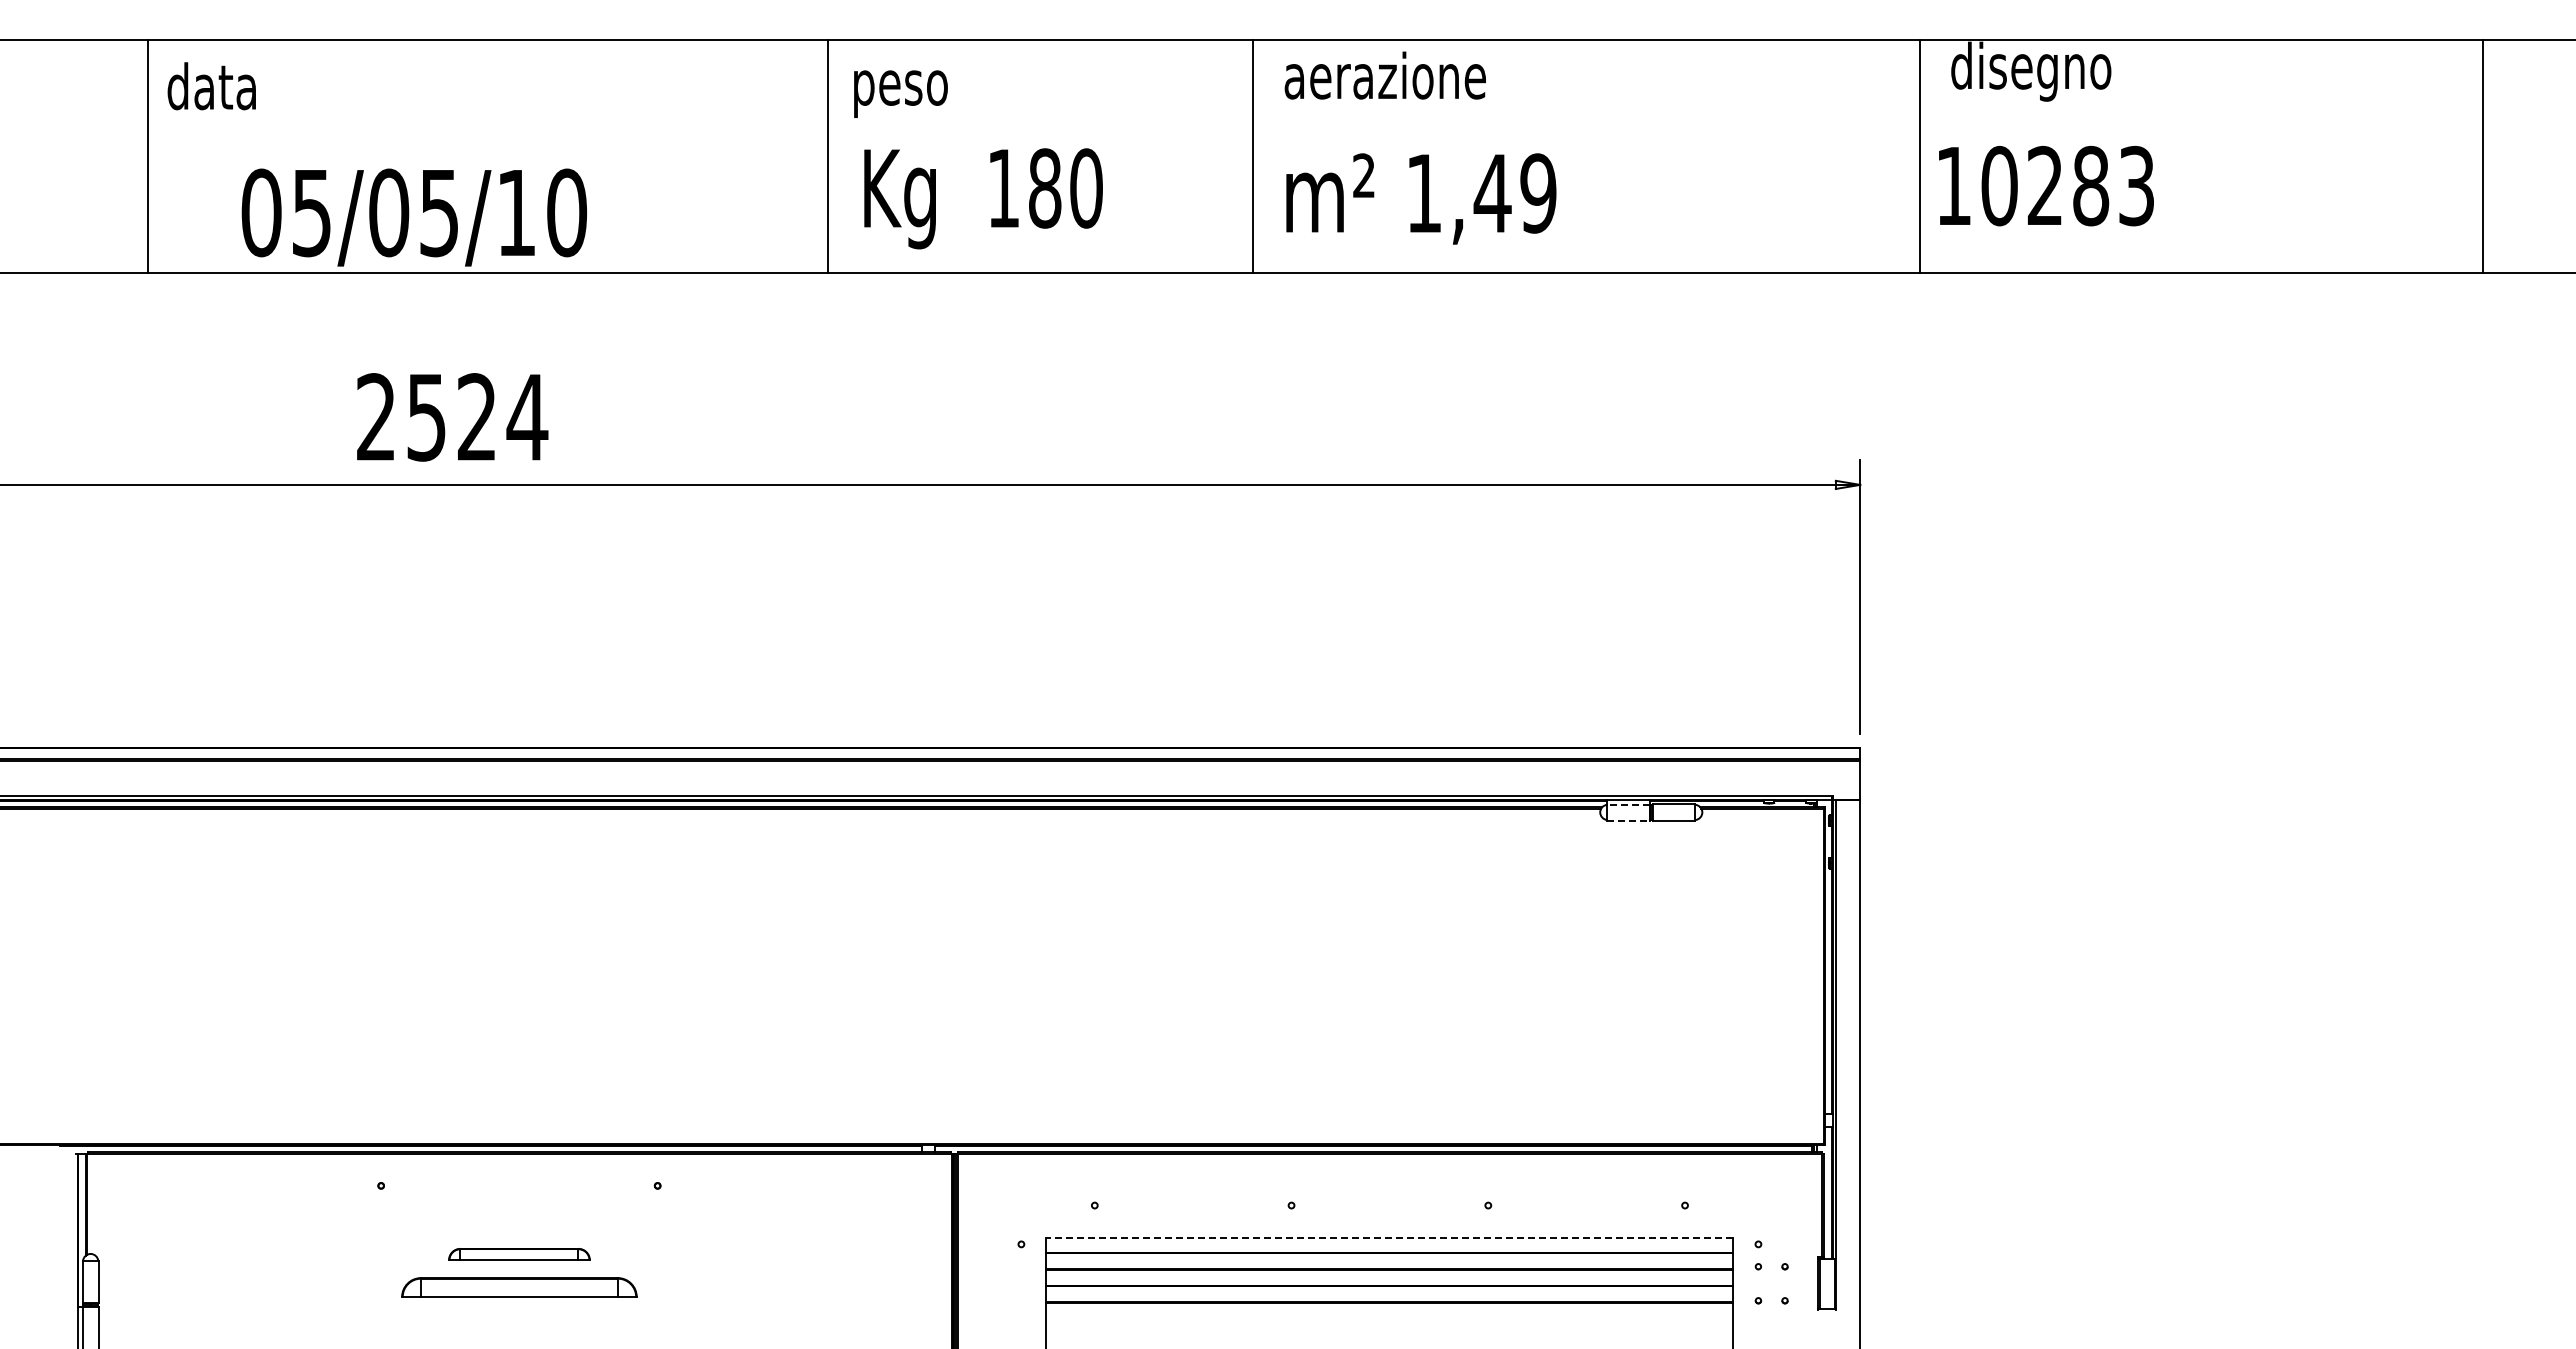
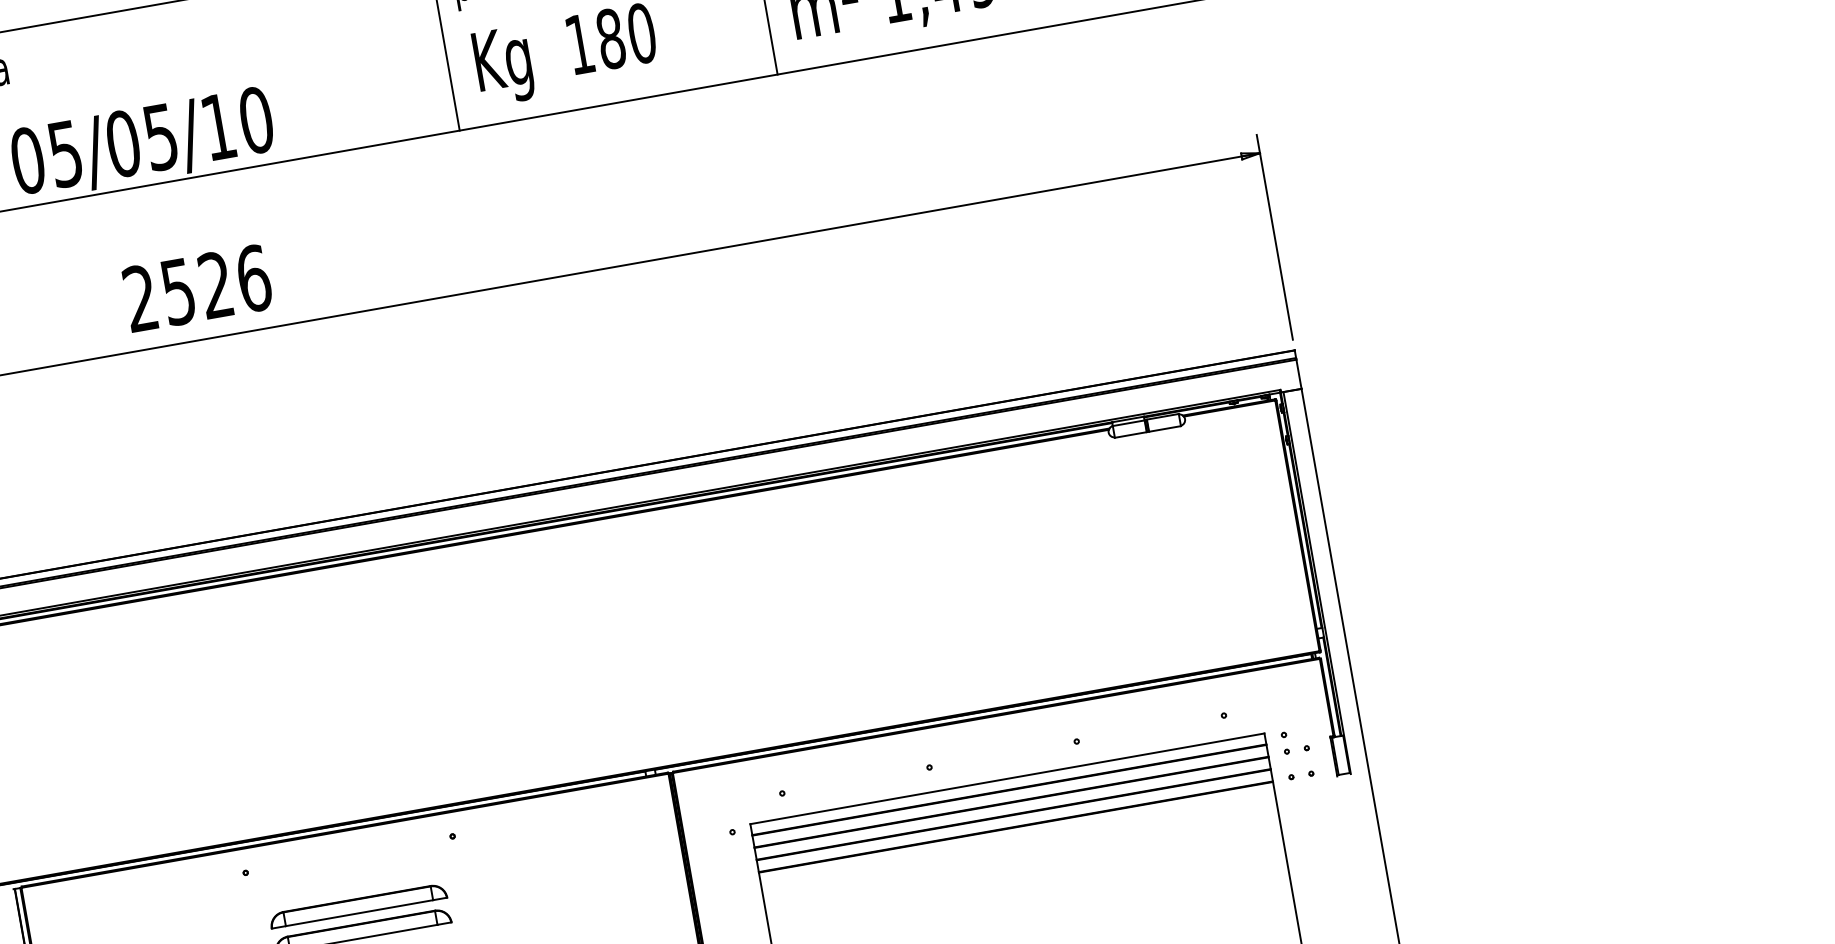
text: (527, 417) -> (253, 278), 2524 -> 2526
line: (1627, 804) -> (1128, 423), dashed -> solid
line: (1628, 820) -> (1130, 434), dashed -> solid
line: (1389, 1238) -> (1007, 779), dashed -> solid
part: (519, 1254) -> (358, 906), size x1.67

